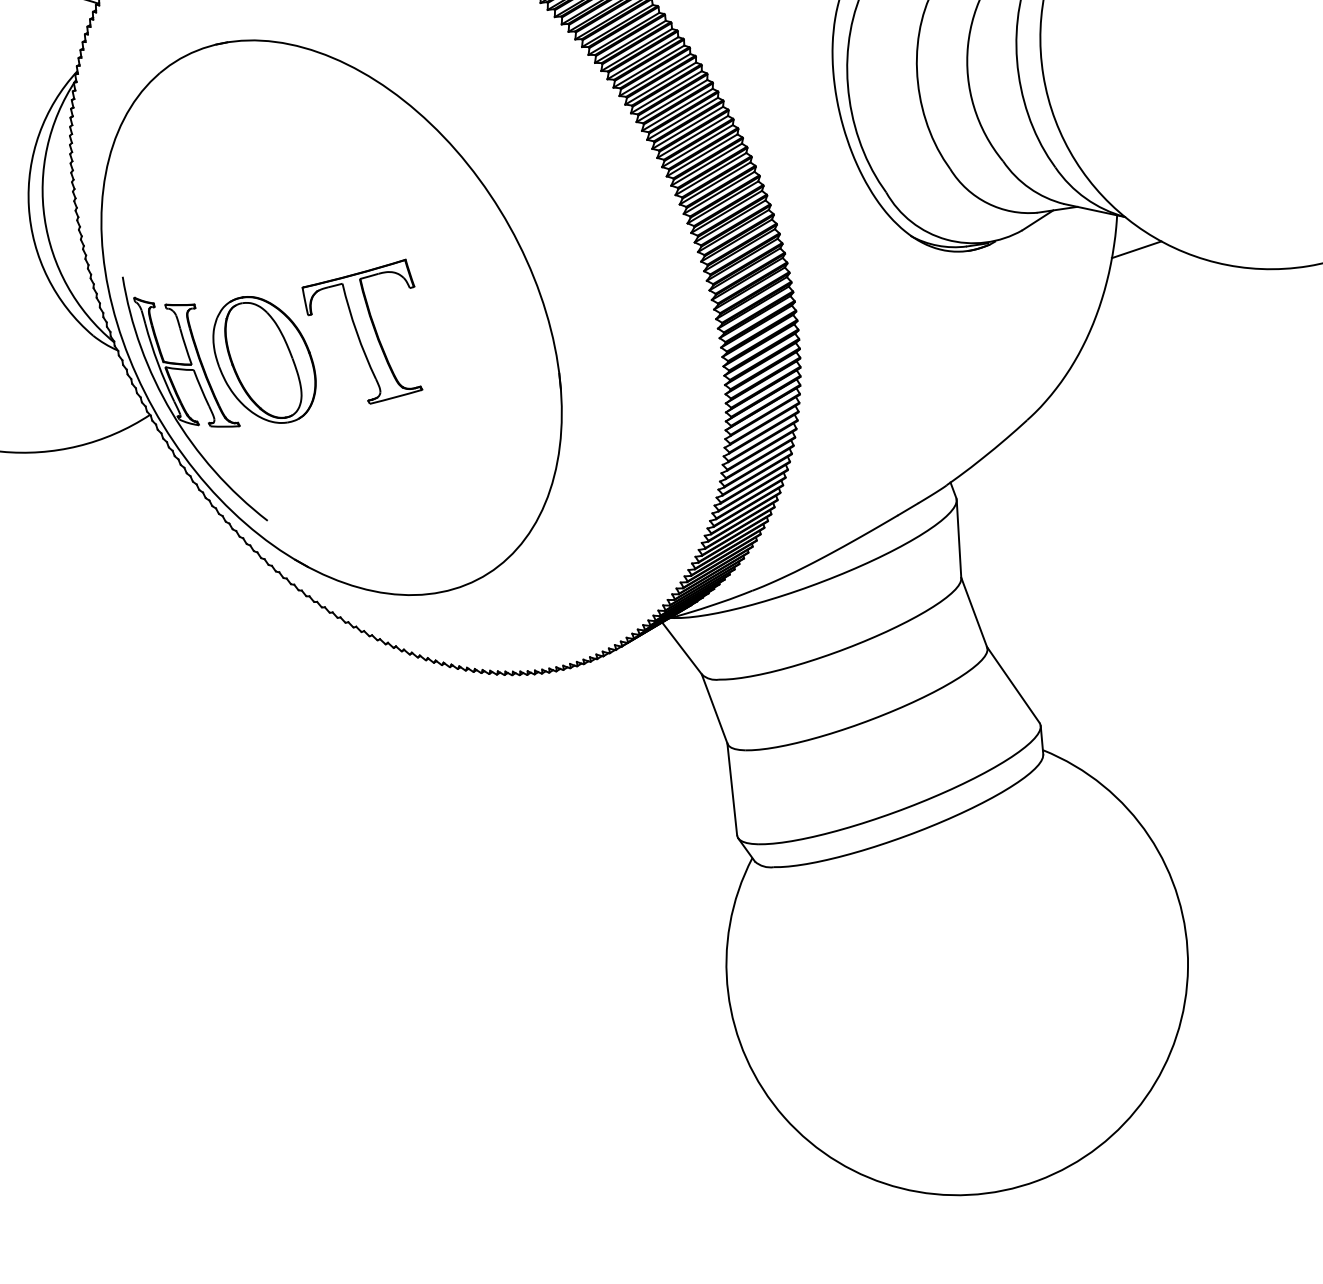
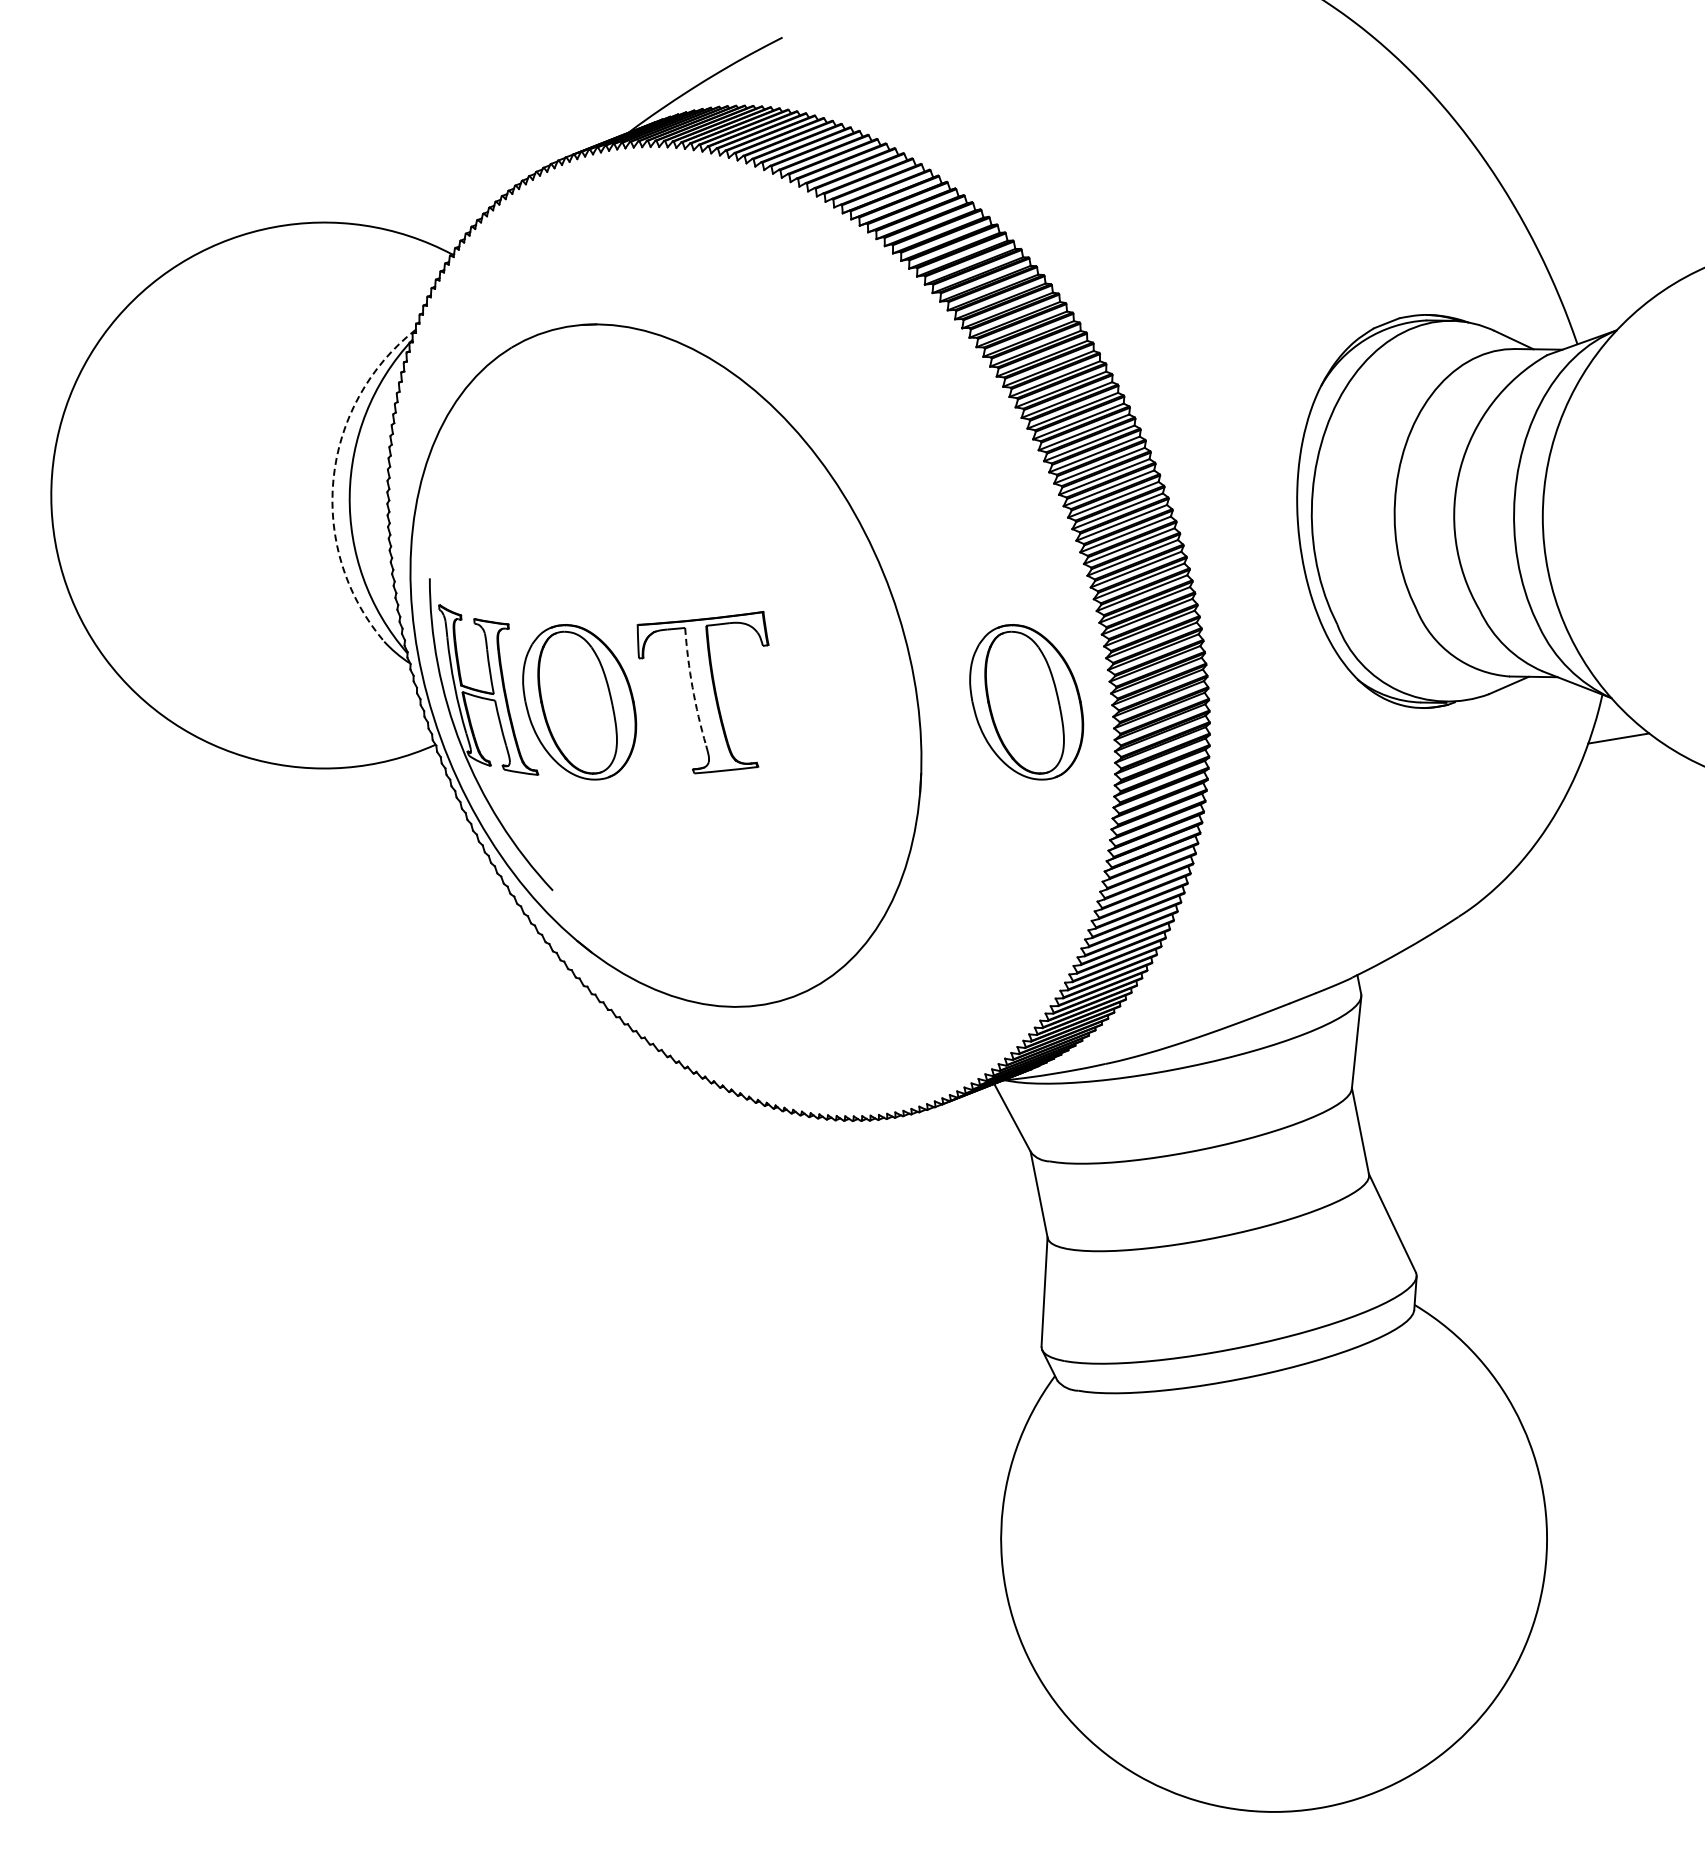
arc: (28, 206) -> (333, 478), solid -> dashed
part: (637, 299) -> (1026, 702), added
arc: (356, 332) -> (692, 687), solid -> dashed

